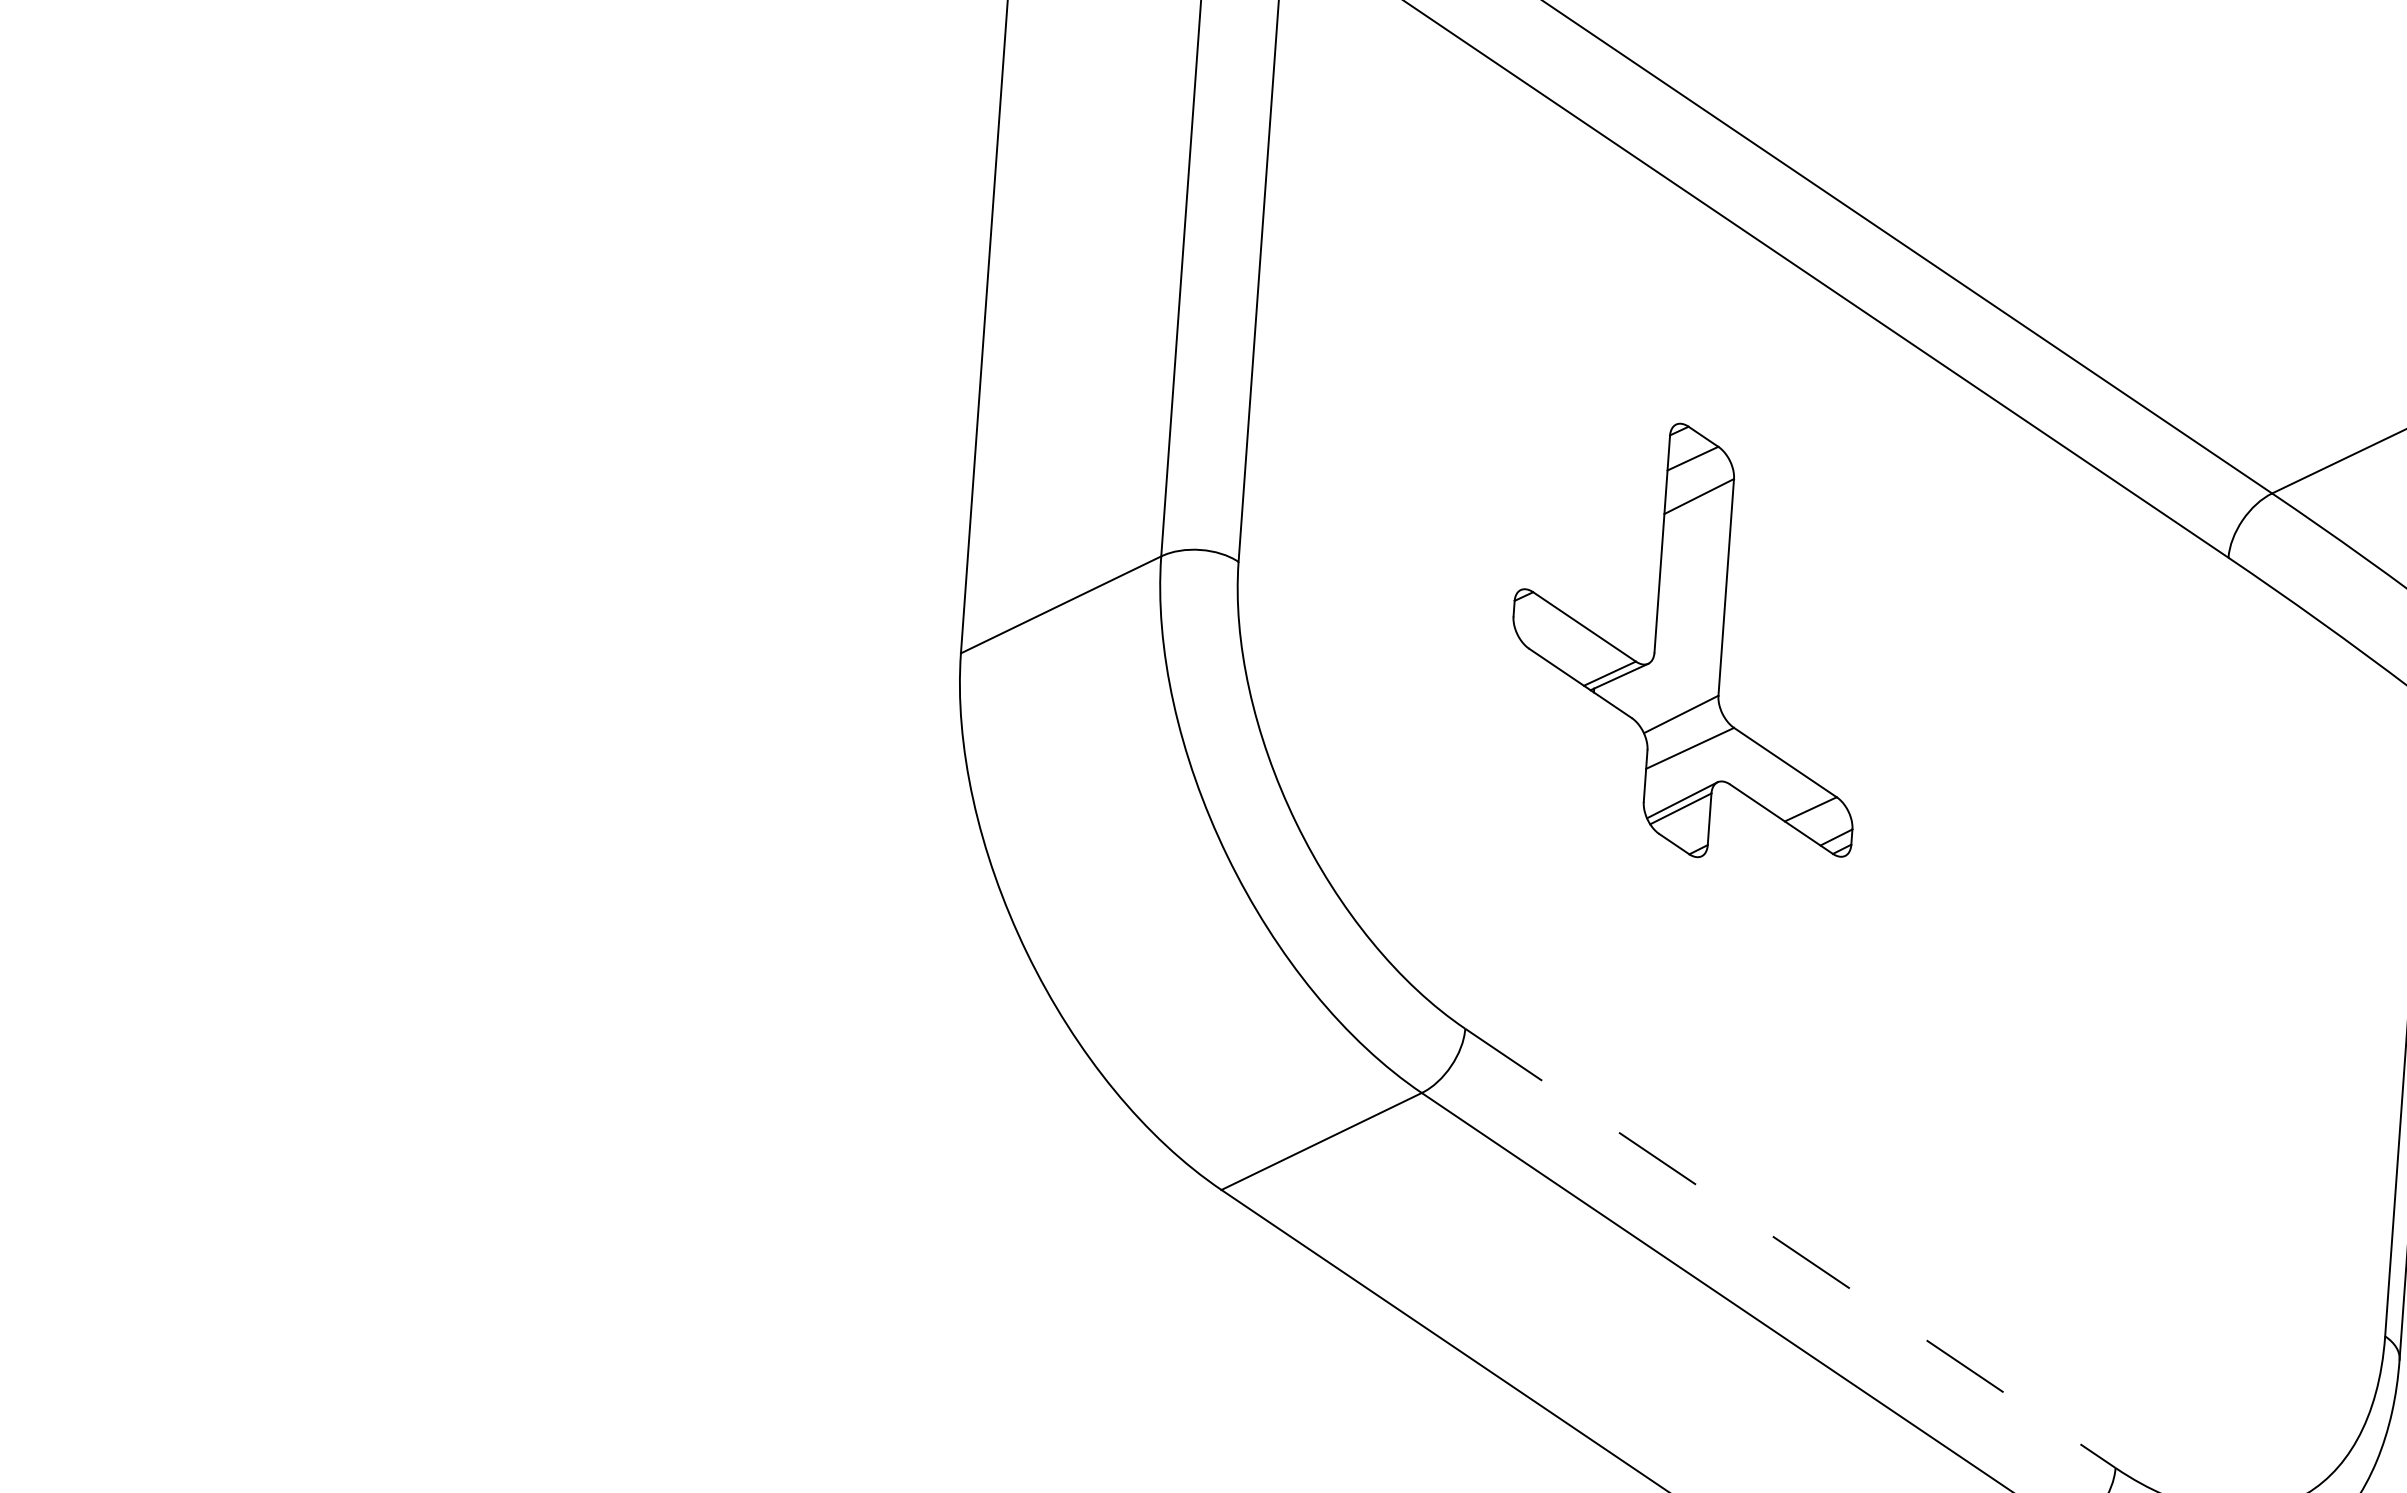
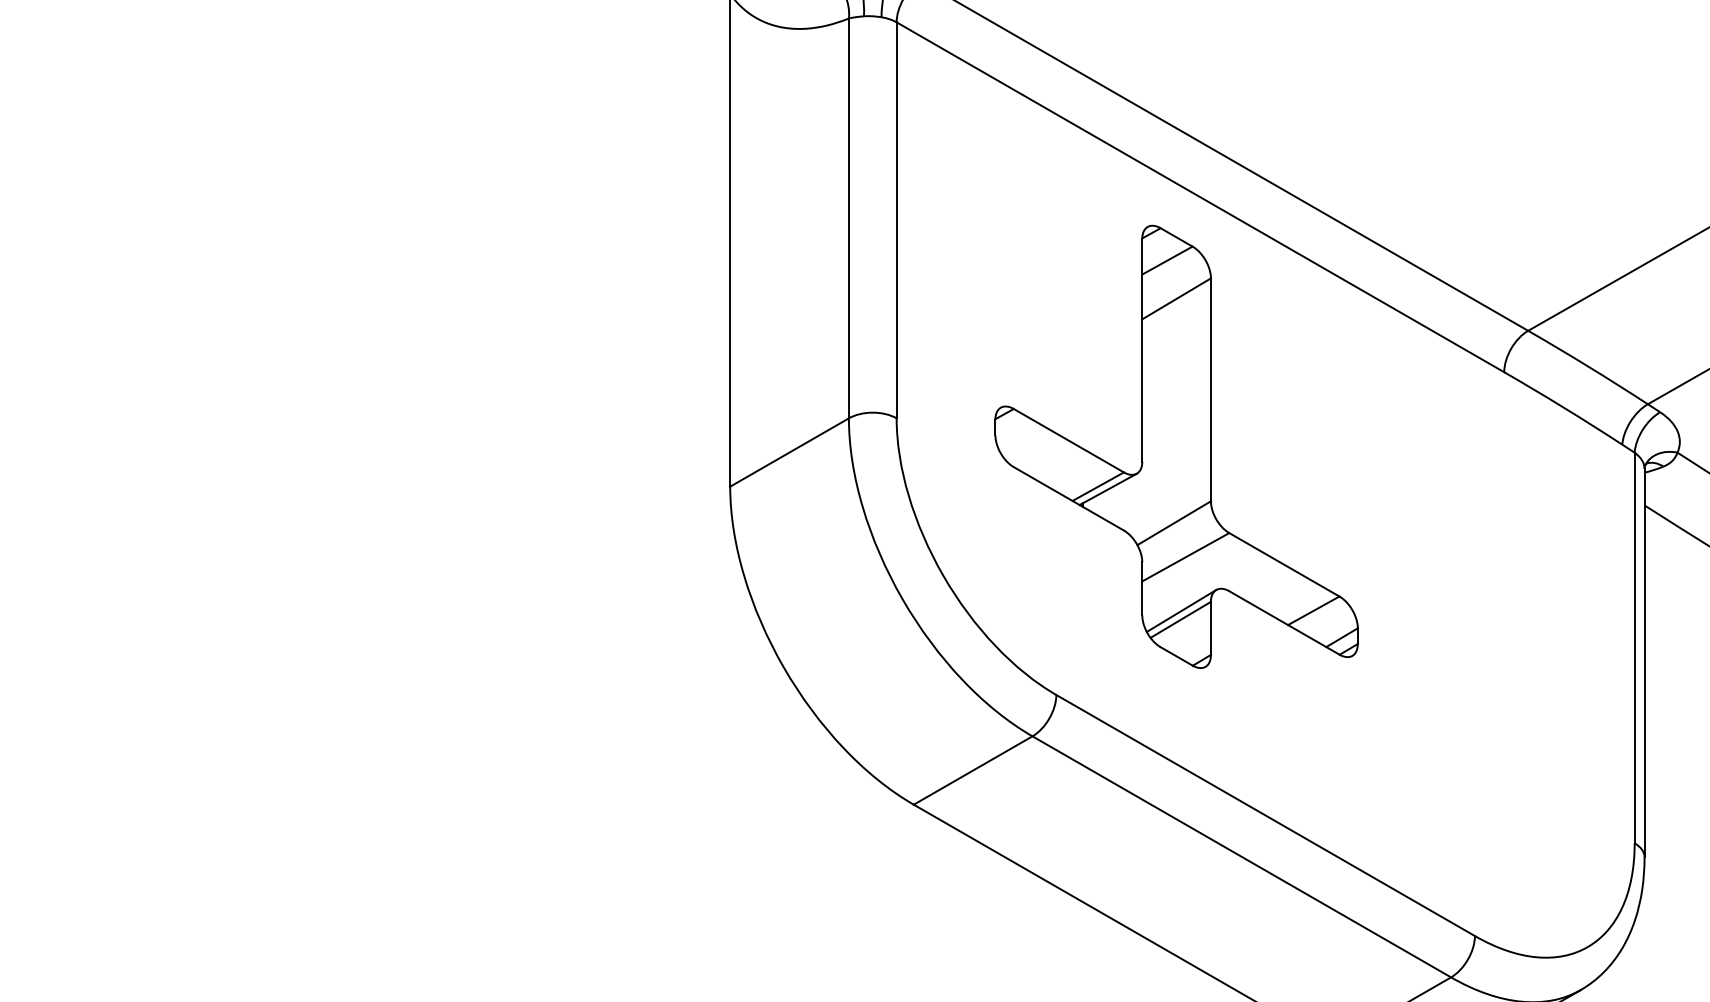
part: (1688, 640) -> (1176, 446), size x1.67
line: (1790, 1248) -> (1265, 815), dashed -> solid

